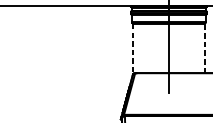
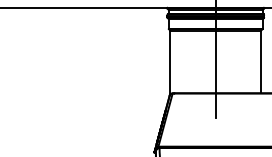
line: (204, 48) -> (261, 61), dashed -> solid
line: (133, 49) -> (170, 63), dashed -> solid

